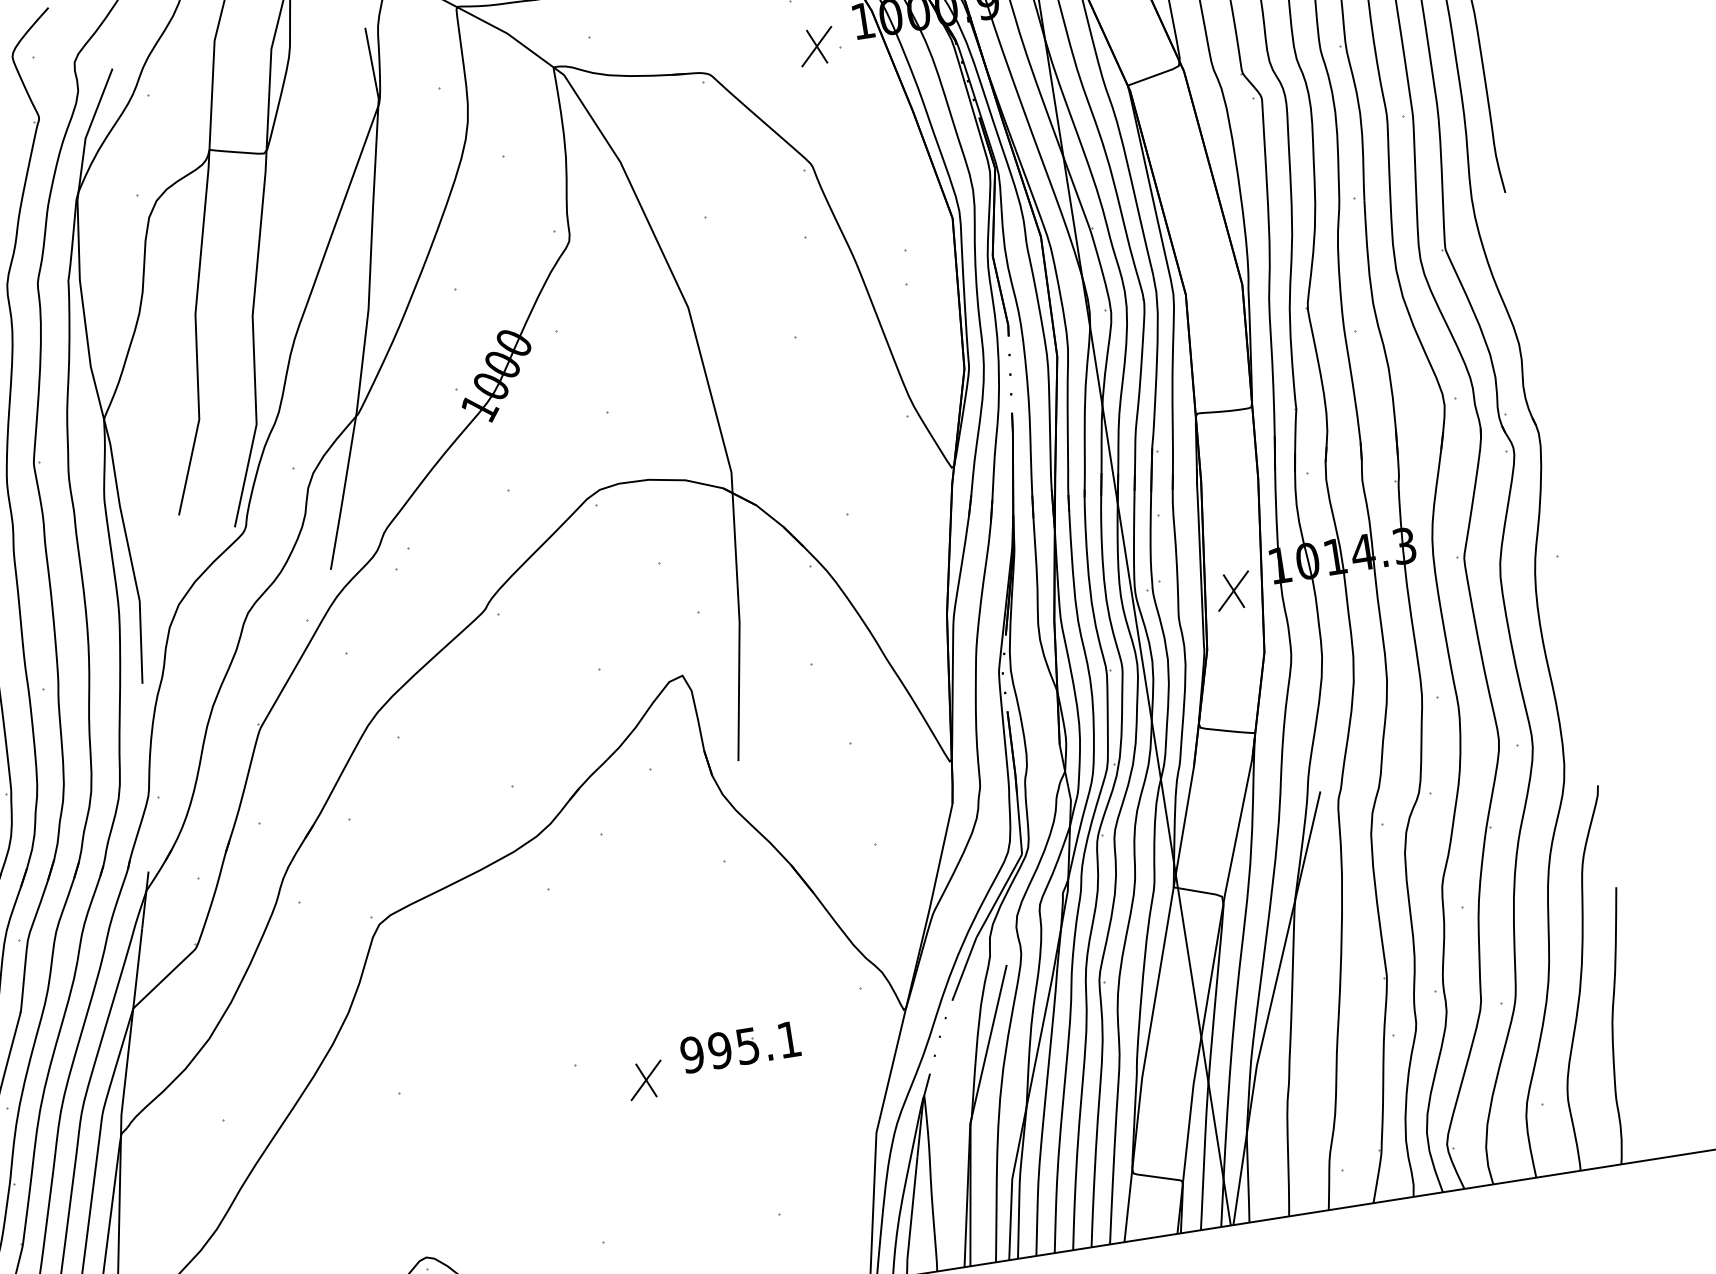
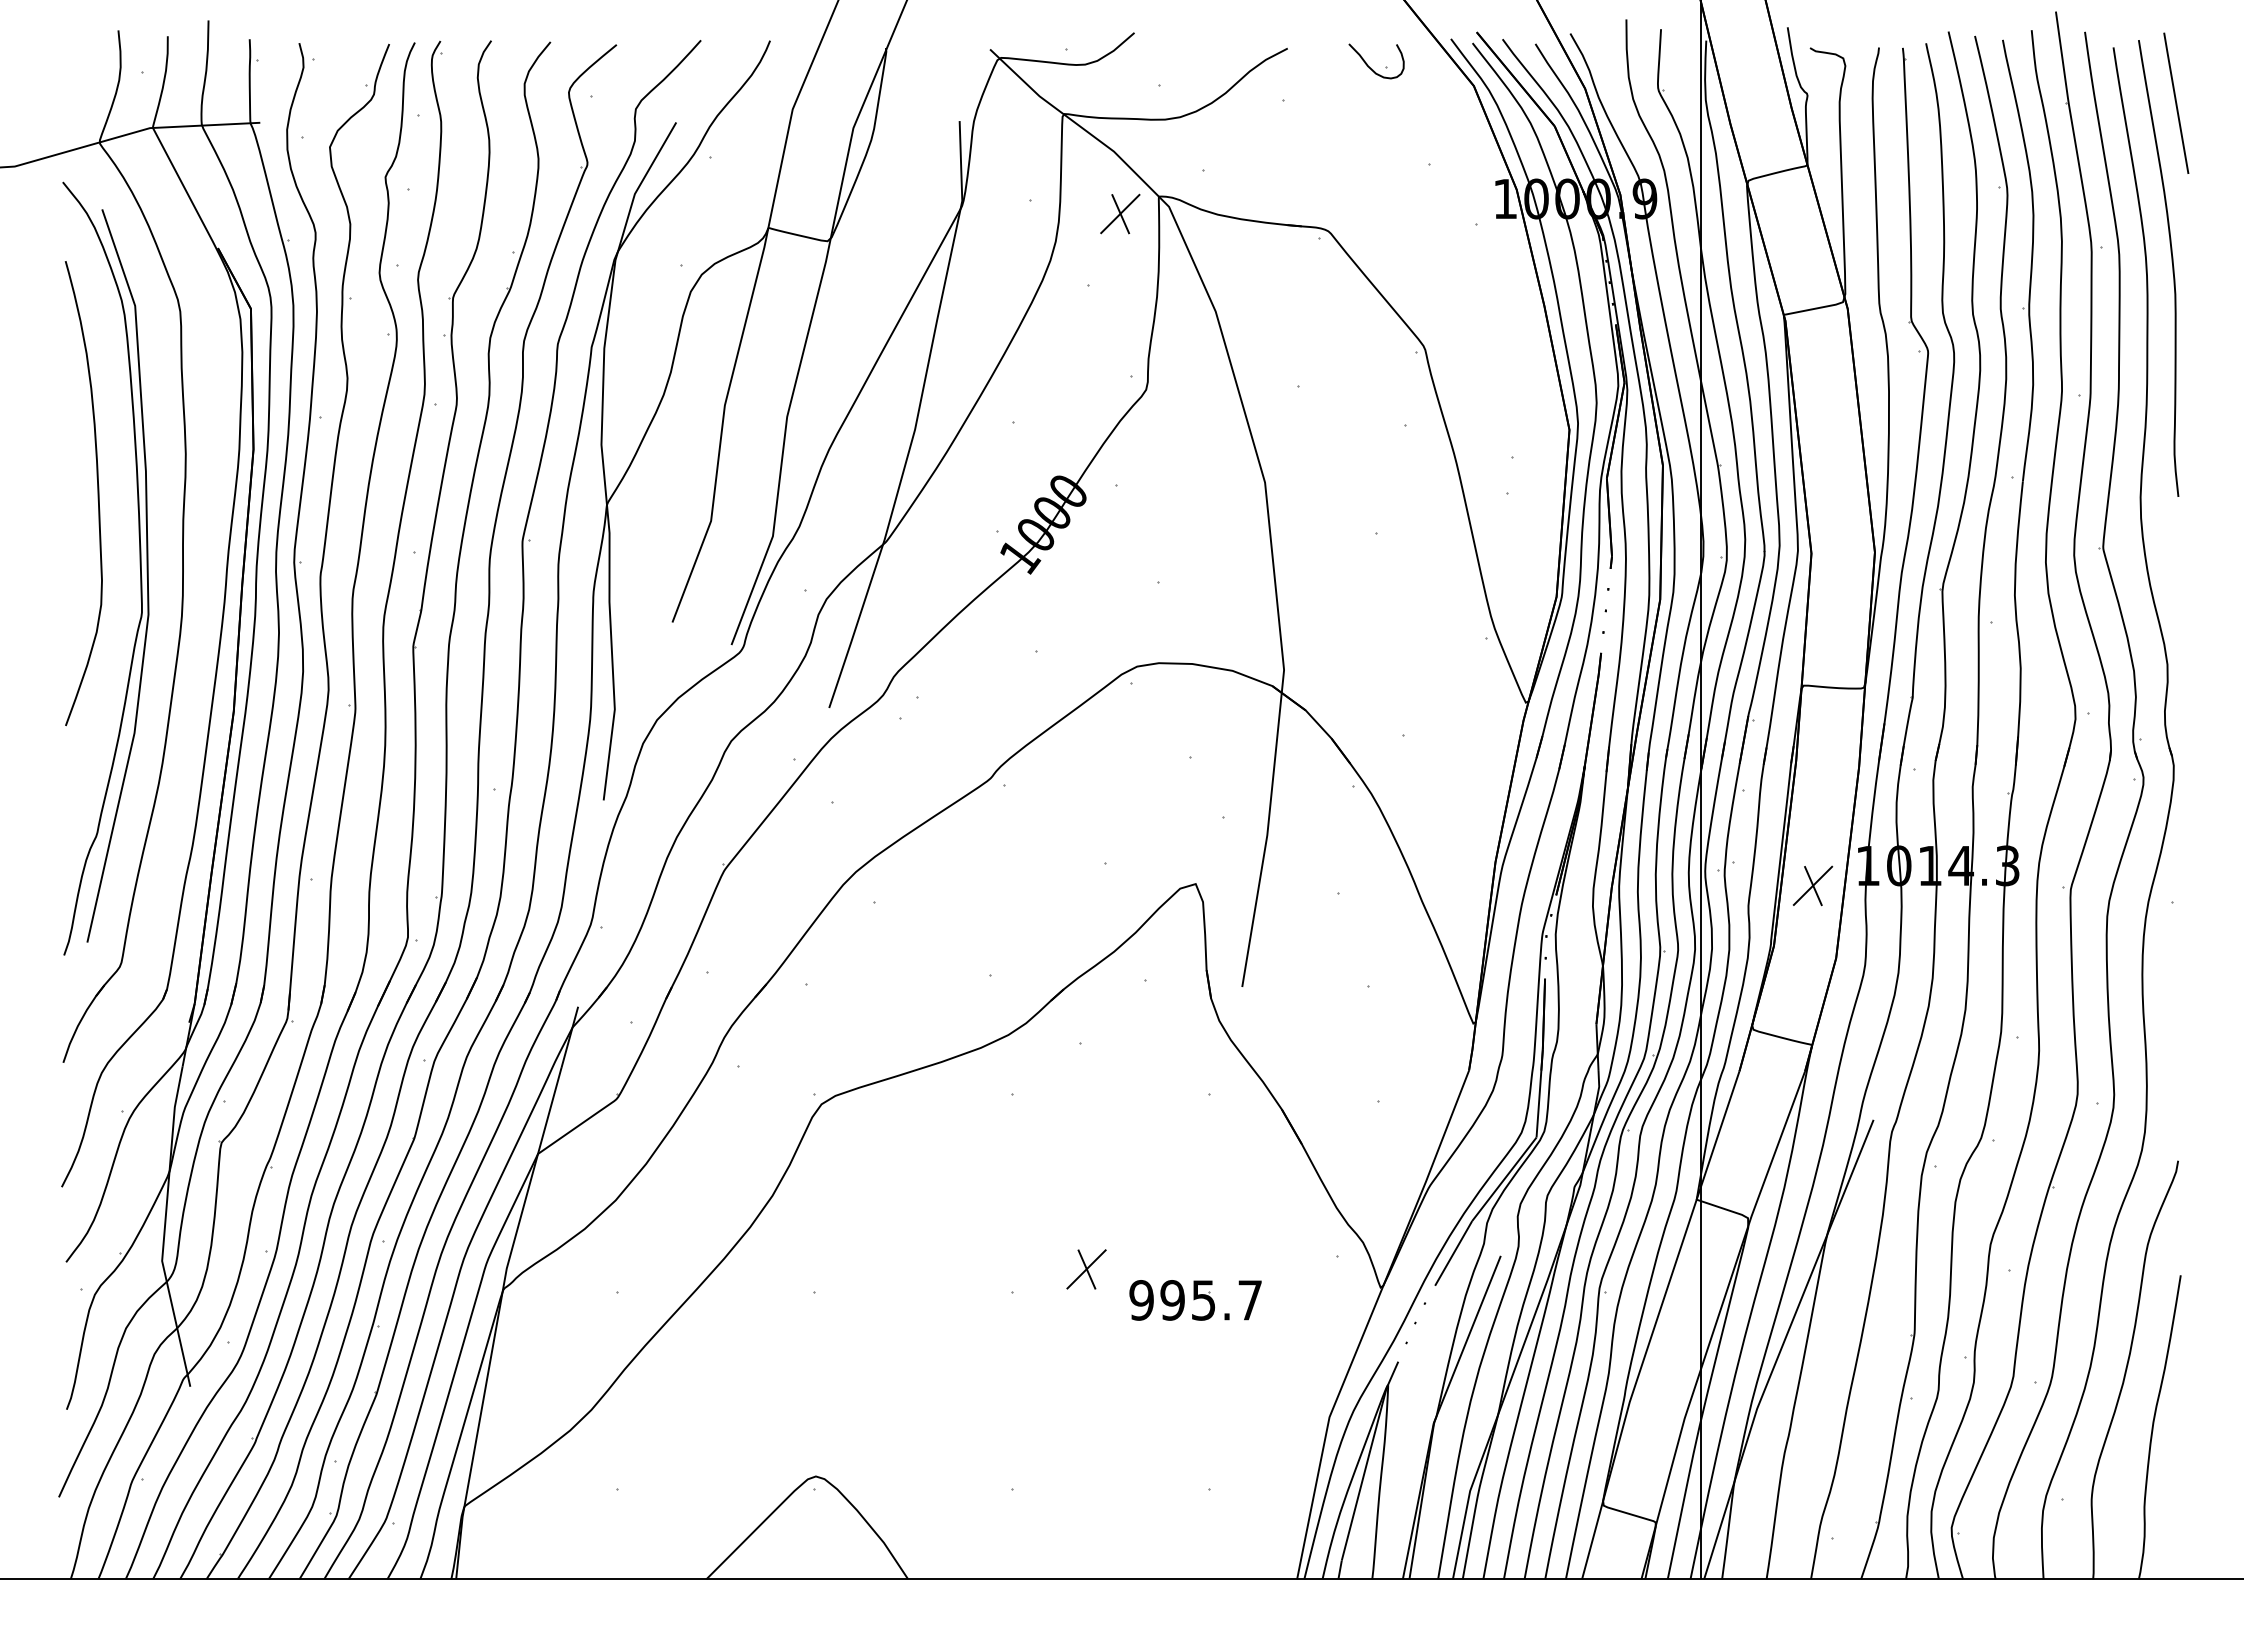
part: (816, 46) -> (1120, 213), moved
text: (788, 1039) -> (1249, 1300), 995.1 -> 995.7
part: (646, 1080) -> (1086, 1269), moved

